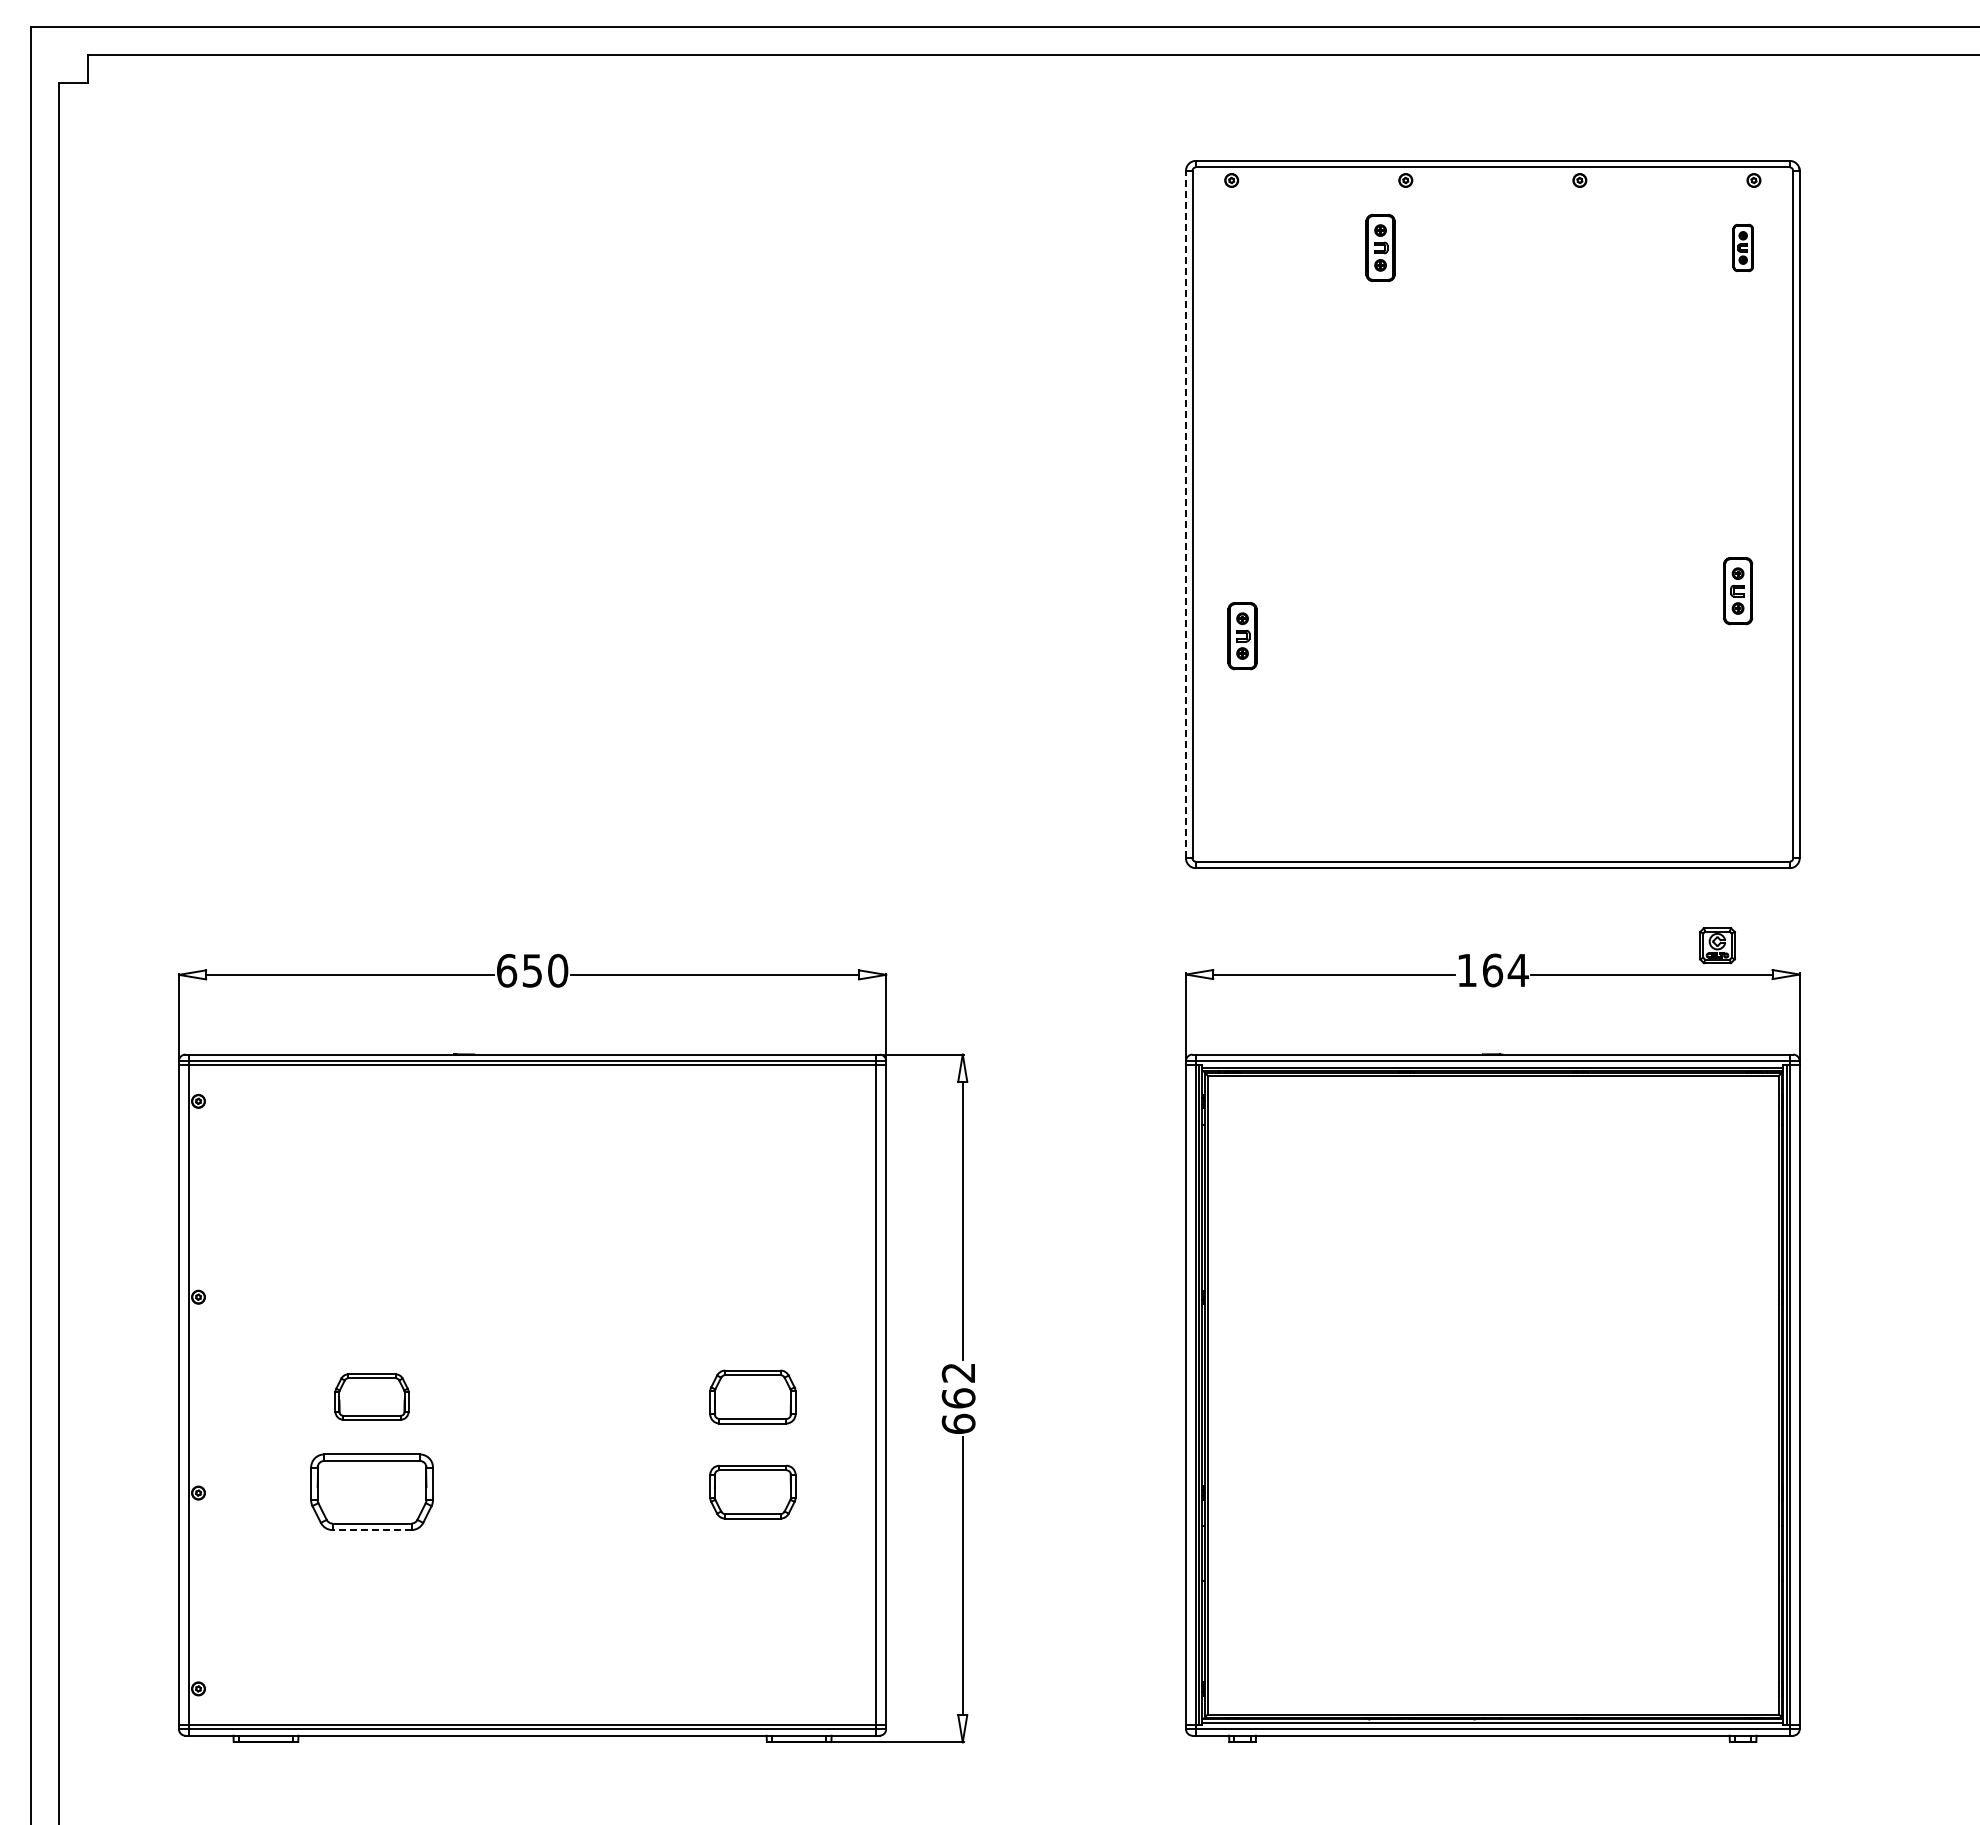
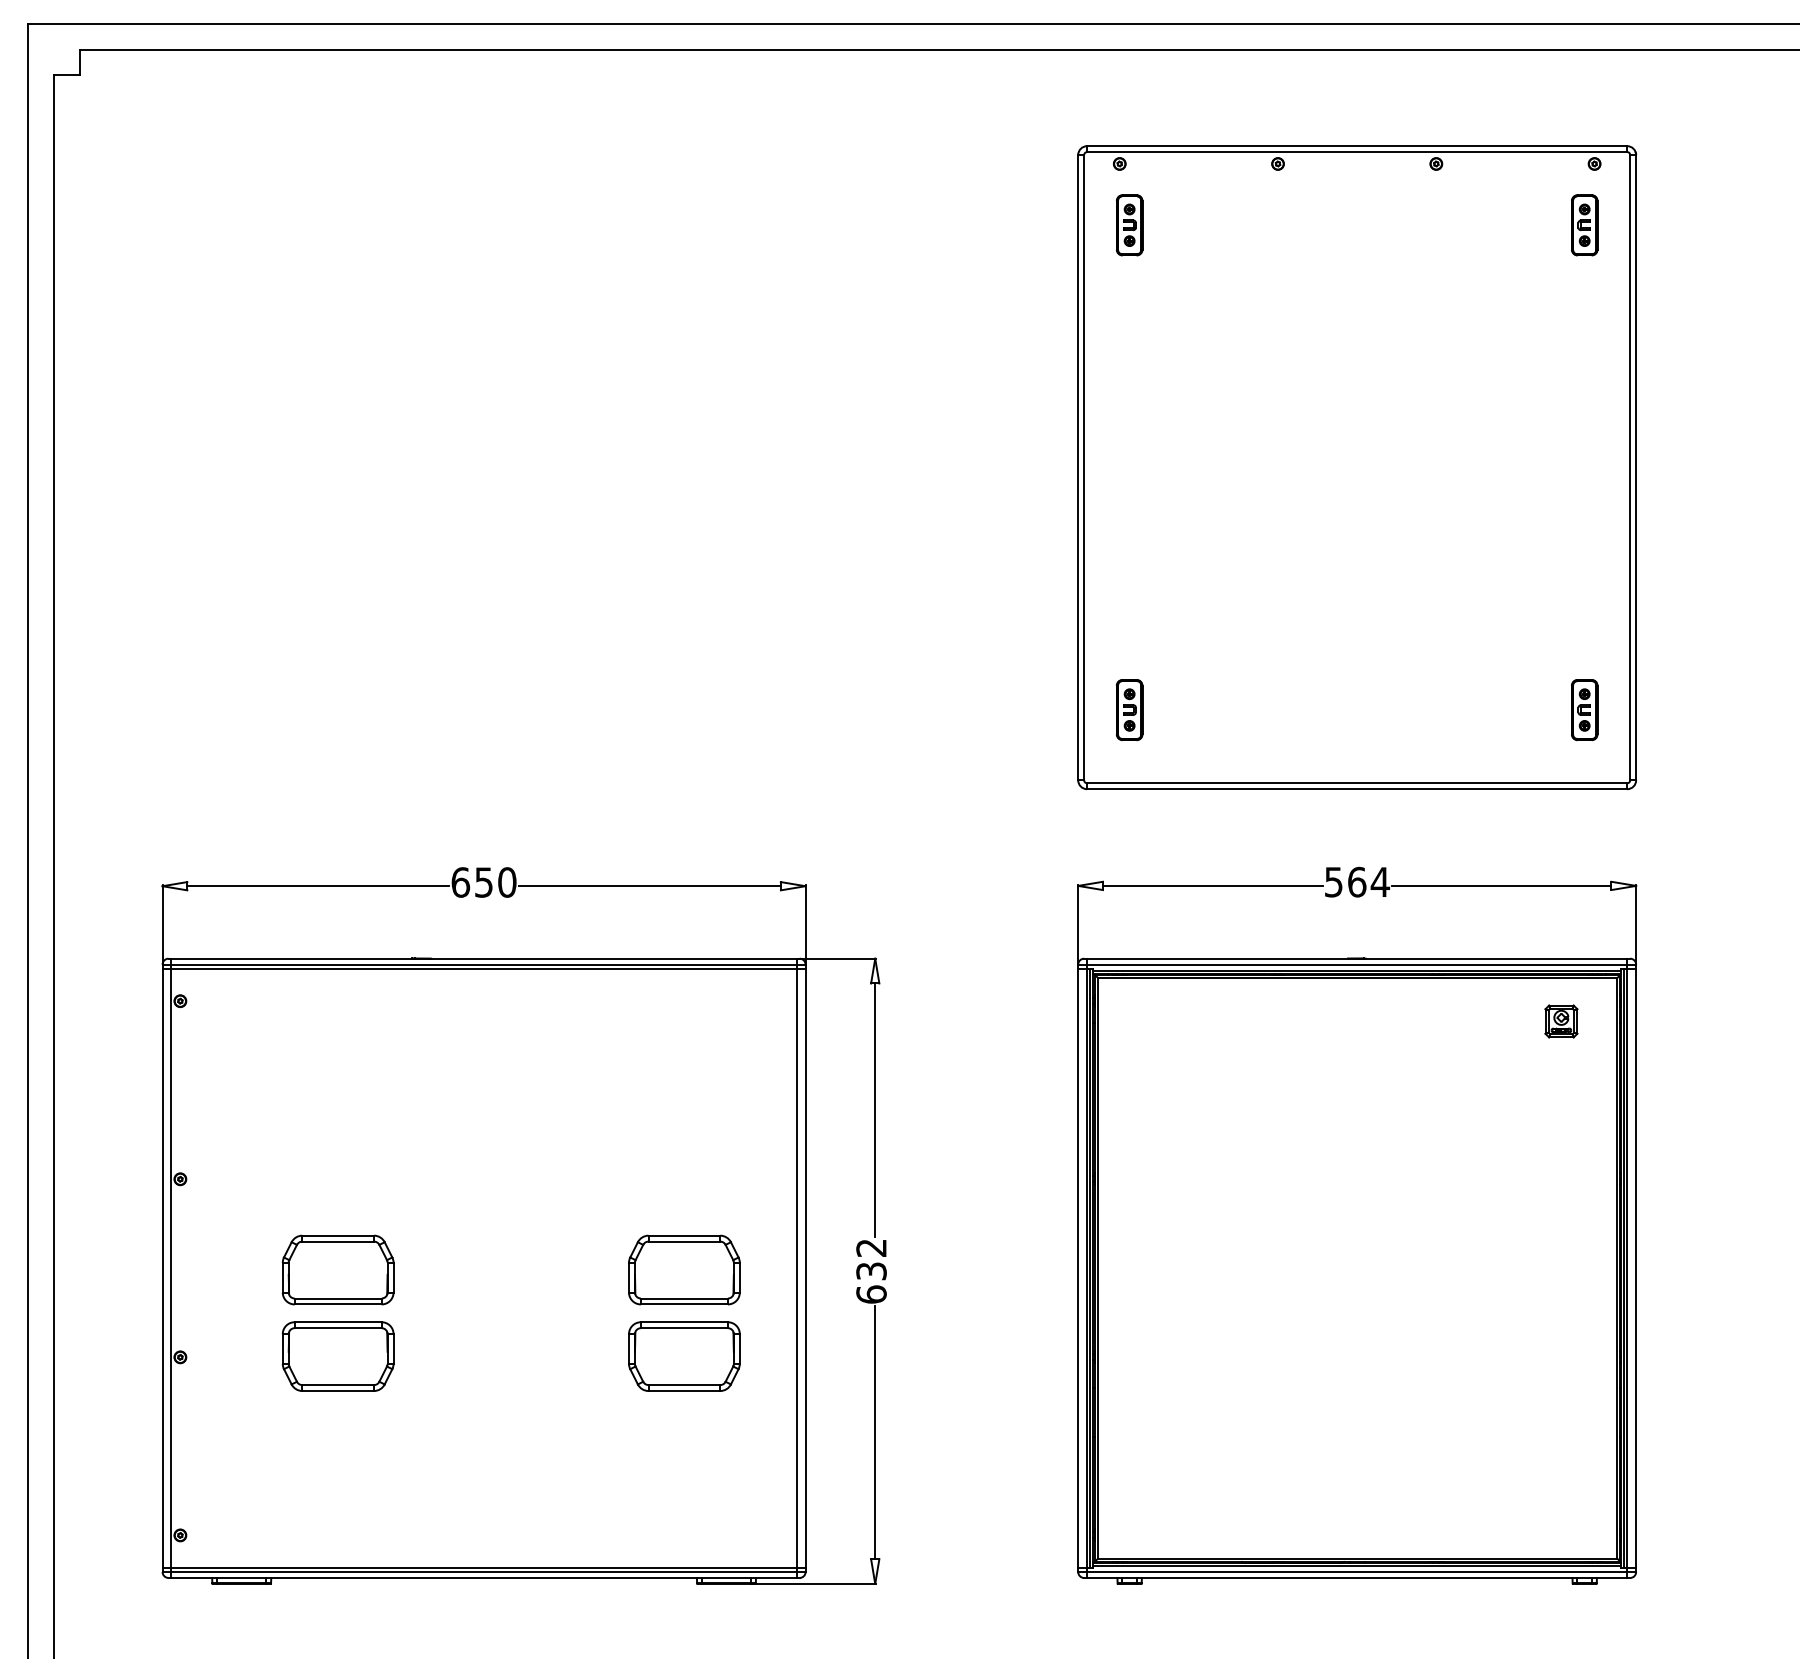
part: (1380, 247) -> (1129, 224), moved
part: (1743, 247) -> (1585, 224), size x1.43
line: (1186, 514) -> (1078, 467), dashed -> solid
part: (1738, 591) -> (1585, 710), moved
part: (1242, 636) -> (1129, 710), moved
part: (1717, 945) -> (1561, 1021), moved
text: (1466, 970) -> (1333, 882), 164 -> 564
part: (371, 1396) -> (337, 1269), size x1.67
part: (752, 1396) -> (684, 1269), size x1.43
text: (958, 1398) -> (871, 1271), 662 -> 632
part: (752, 1491) -> (684, 1355), size x1.43
line: (371, 1530) -> (337, 1391), dashed -> solid

